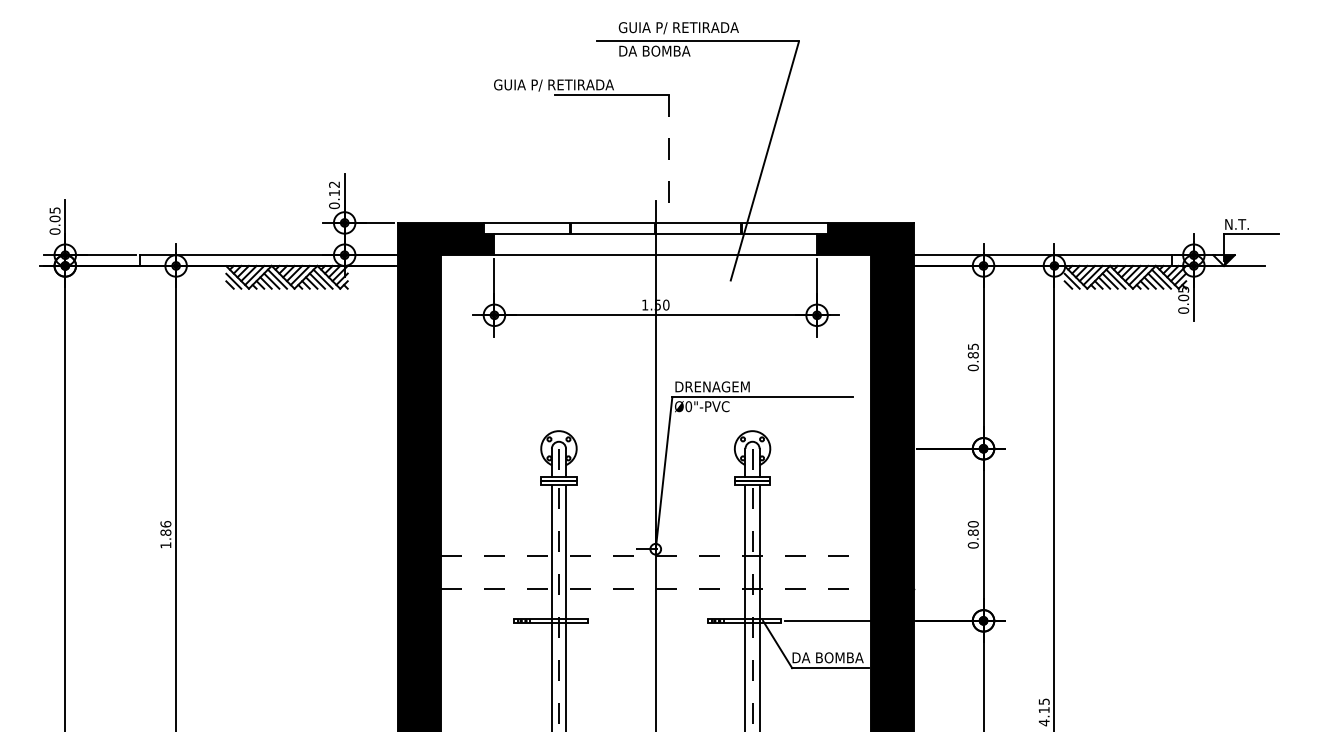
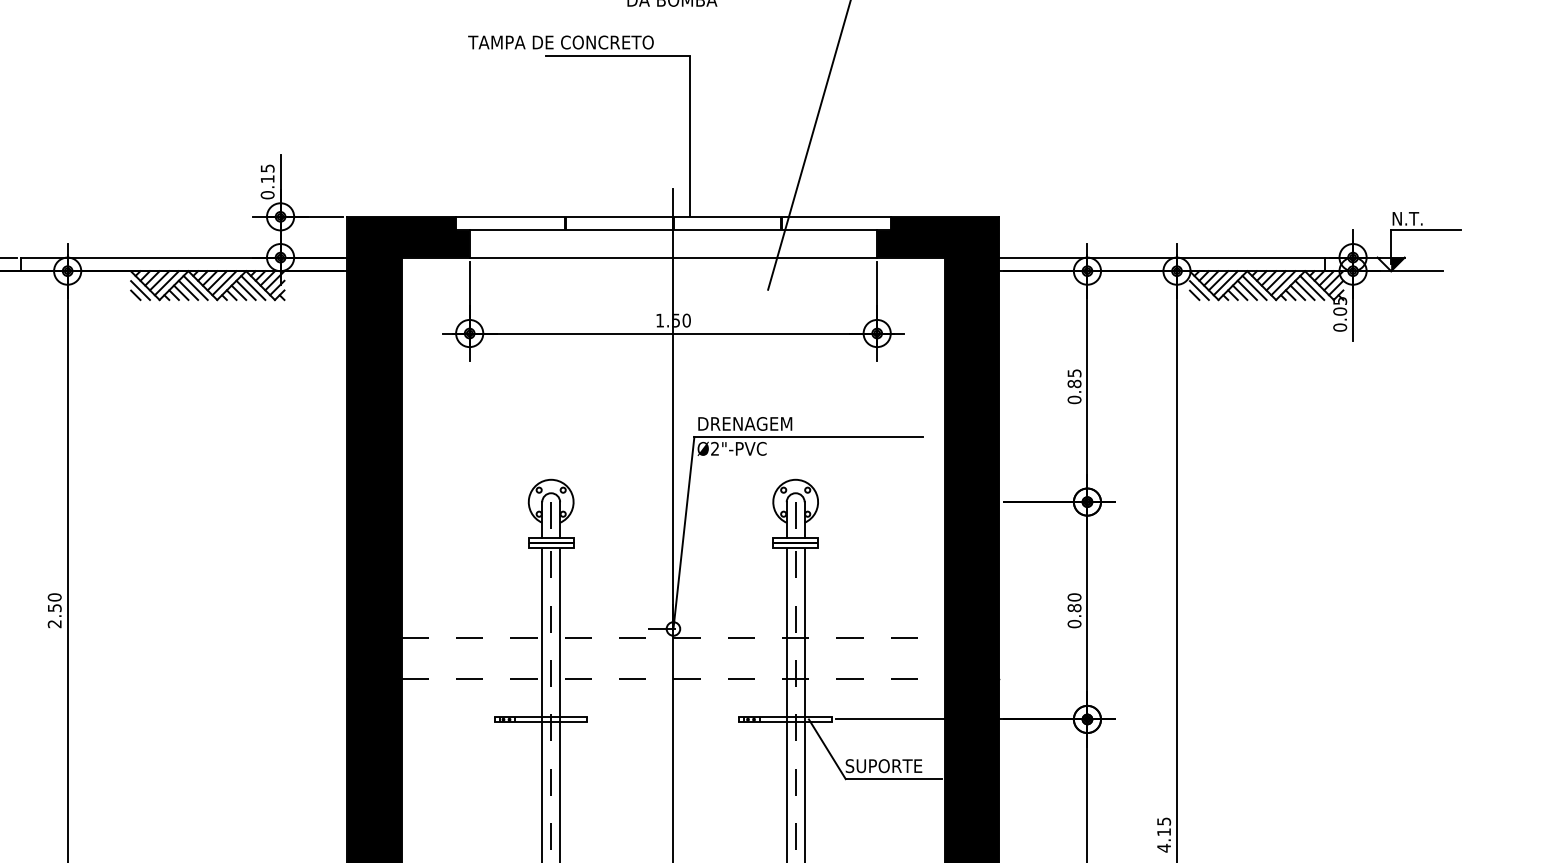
text: (566, 85) -> (560, 43), GUIA P/ RETIRADA -> TAMPA DE CONCRETO
line: (669, 159) -> (690, 136), dashed -> solid
text: (334, 184) -> (267, 168), 0.12 -> 0.15
text: (688, 406) -> (714, 448), Ø0"-PVC -> Ø2"-PVC
text: (165, 534) -> (54, 610), 1.86 -> 2.50
text: (827, 657) -> (890, 765), DA BOMBA -> SUPORTE

